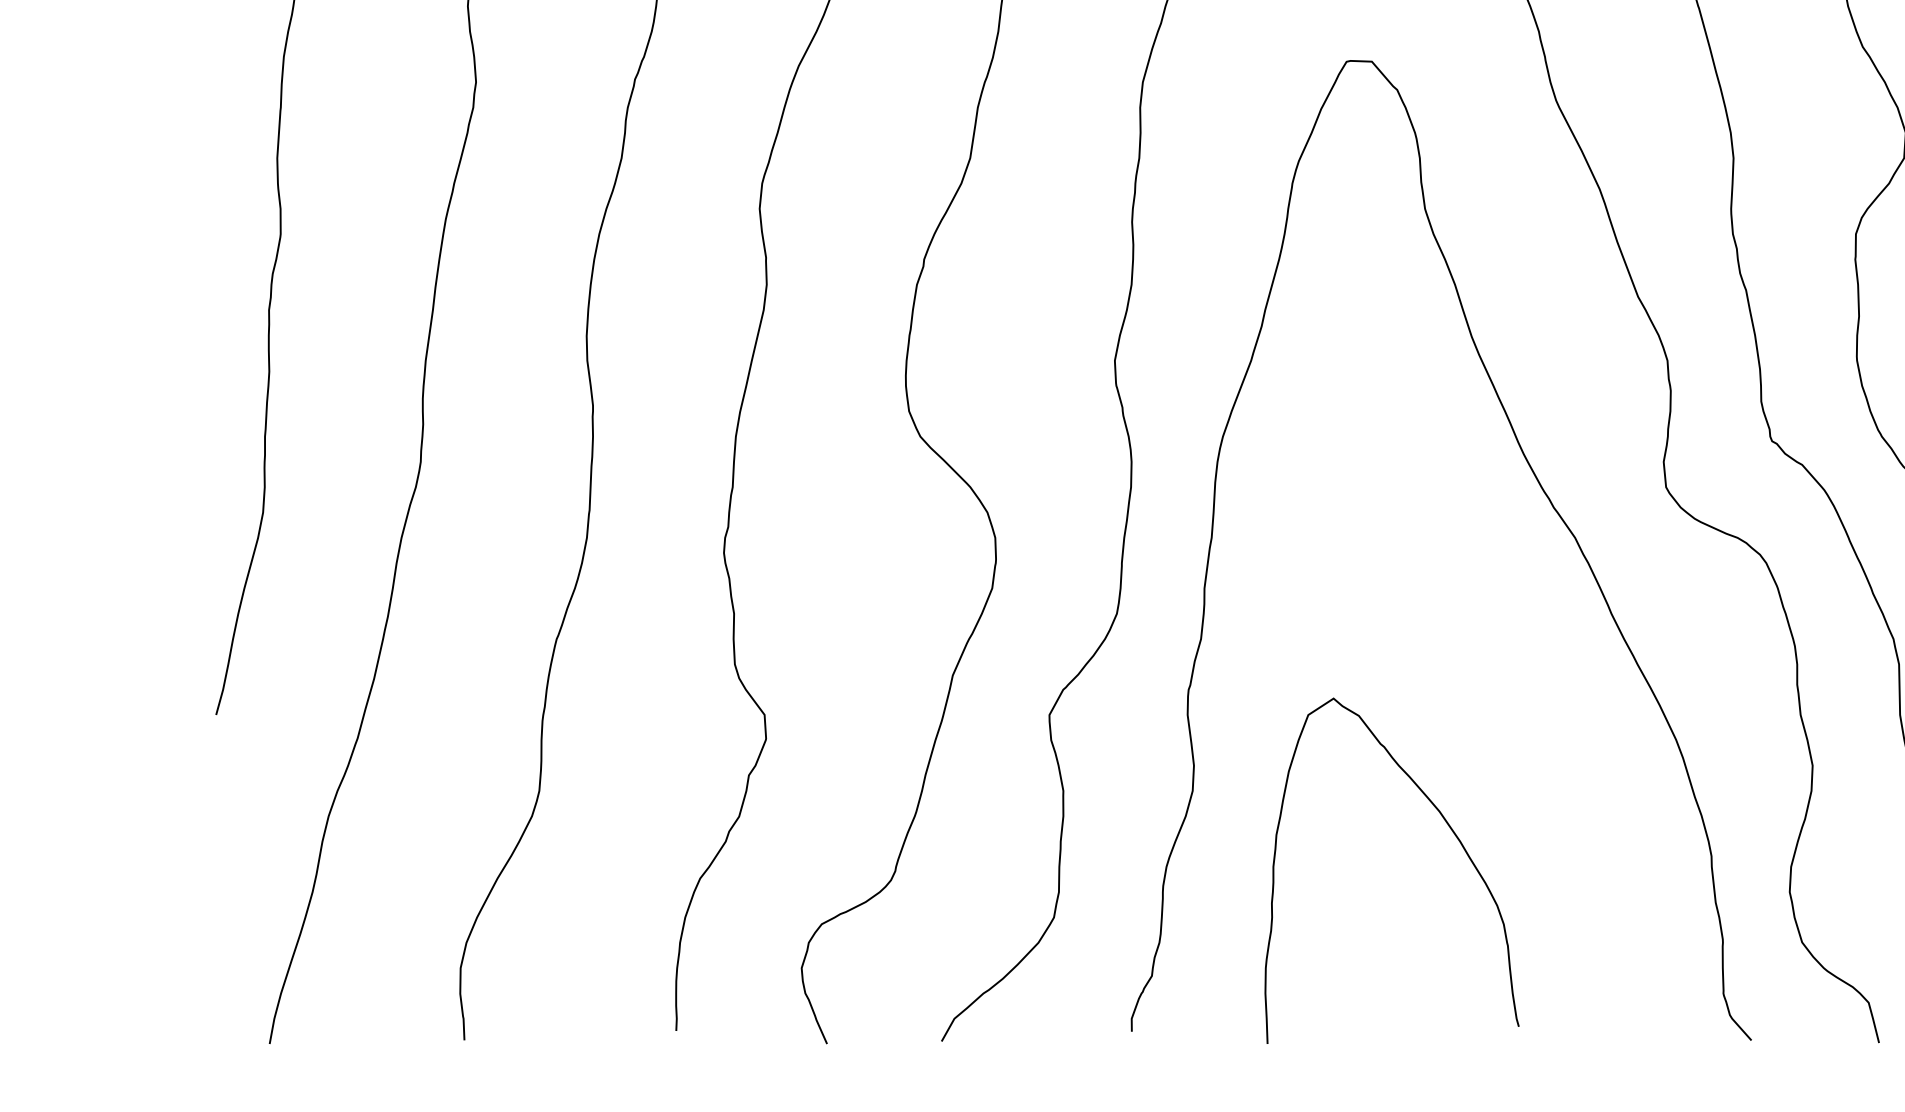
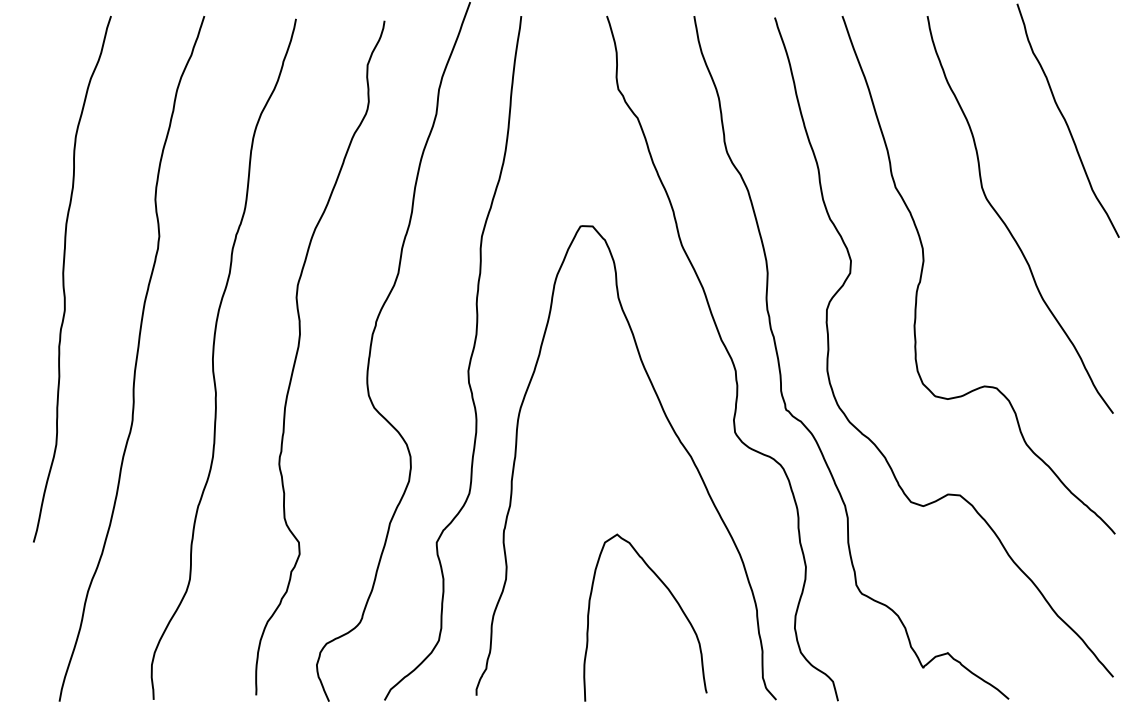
curve: (1449, 830) -> (673, 598), moved

